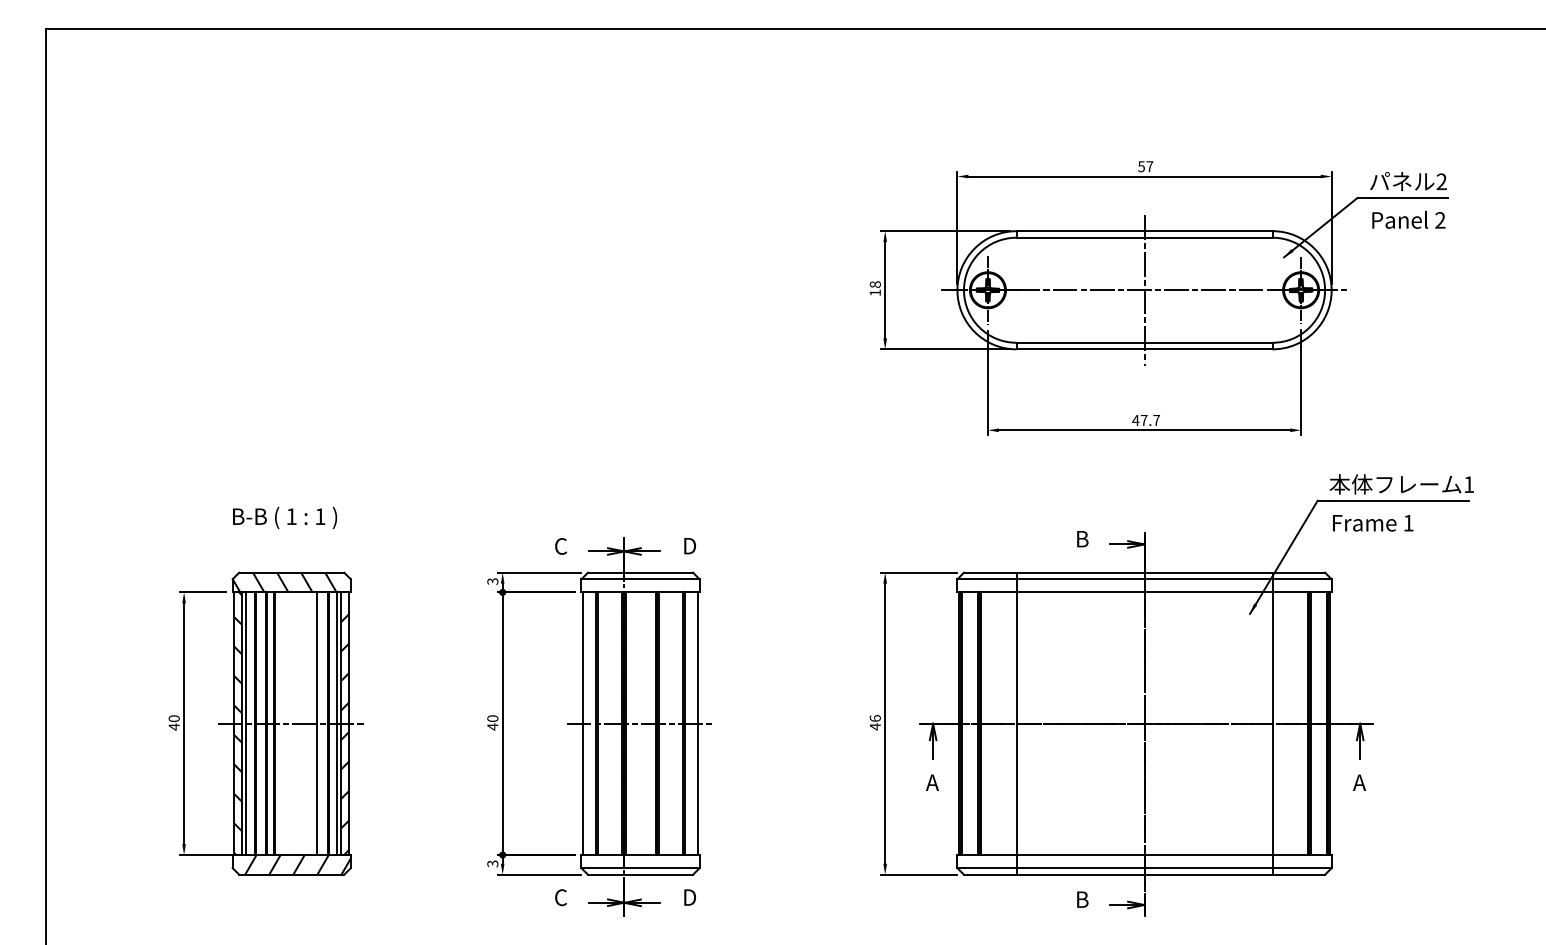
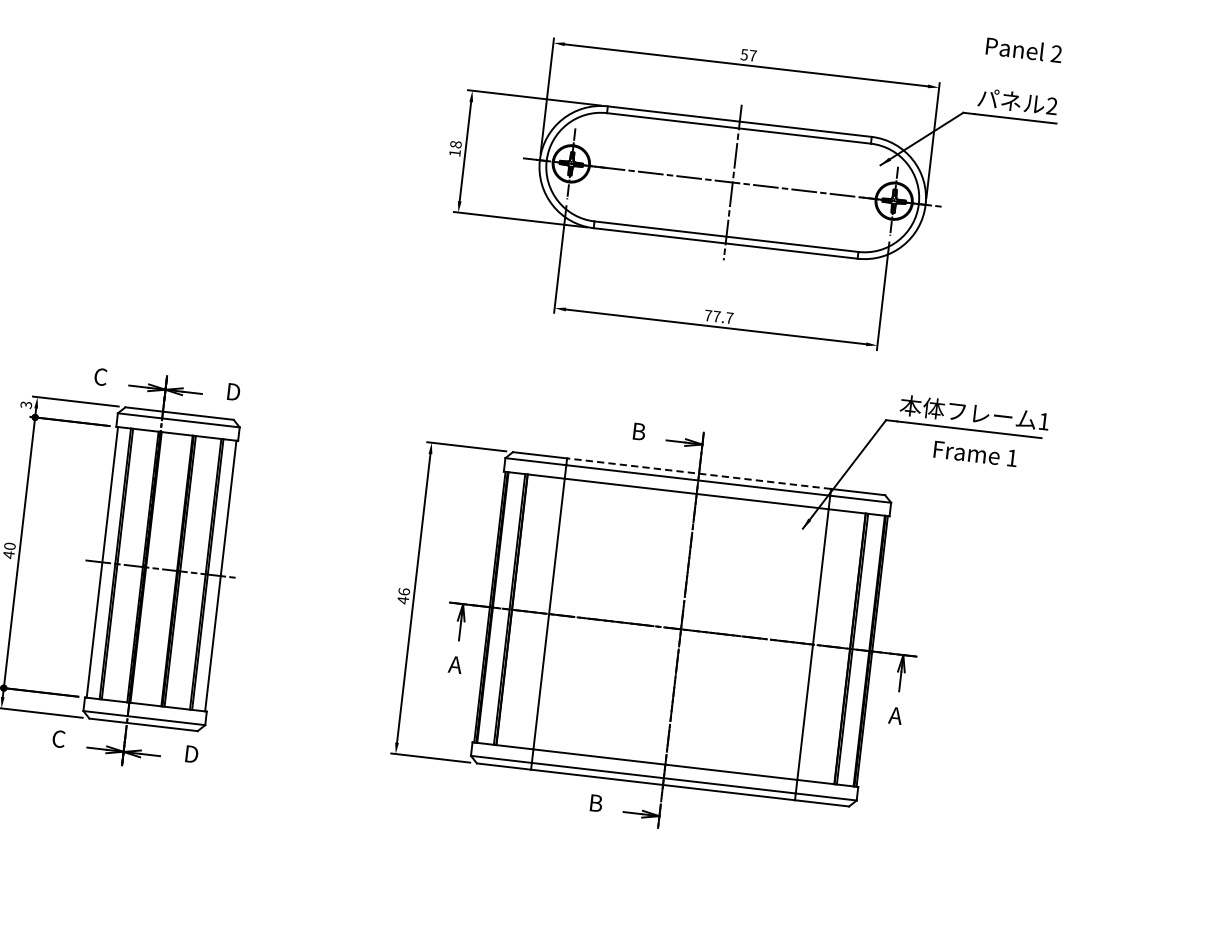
text: (1408, 219) -> (1023, 49), moved
text: (1135, 420) -> (707, 315), 47.7 -> 77.7
text: (1373, 523) -> (975, 454), moved
line: (1144, 572) -> (699, 473), solid -> dashed

